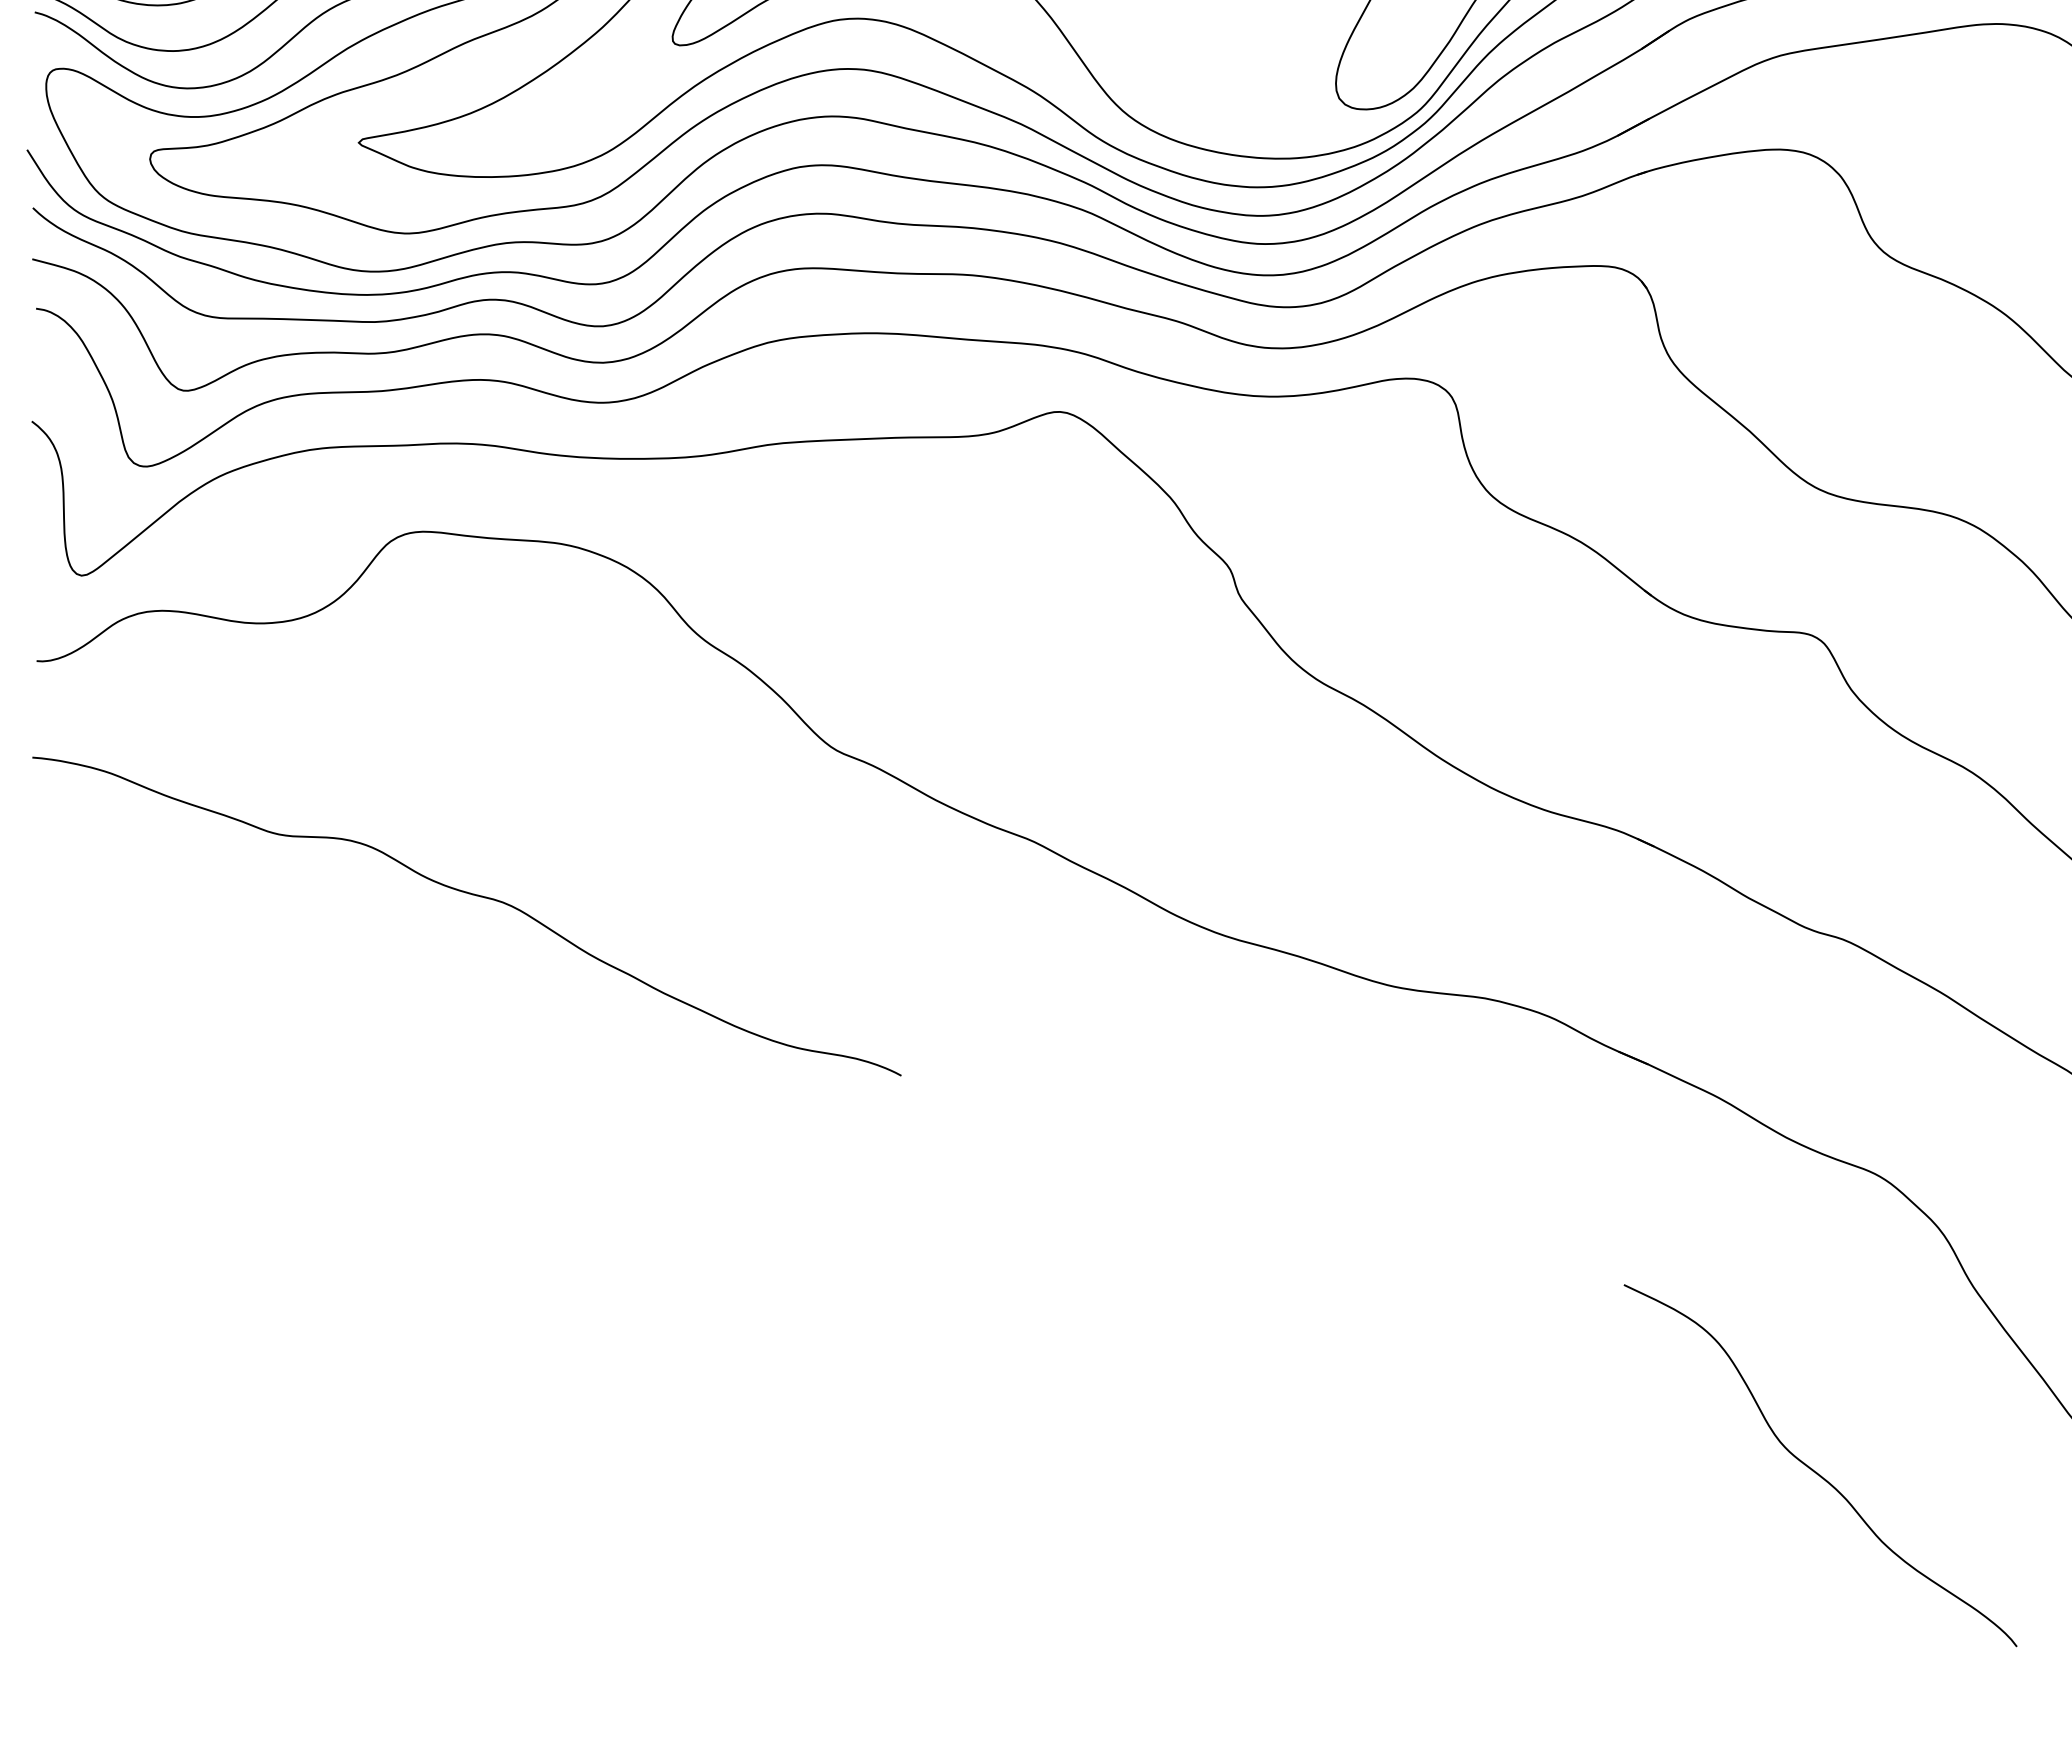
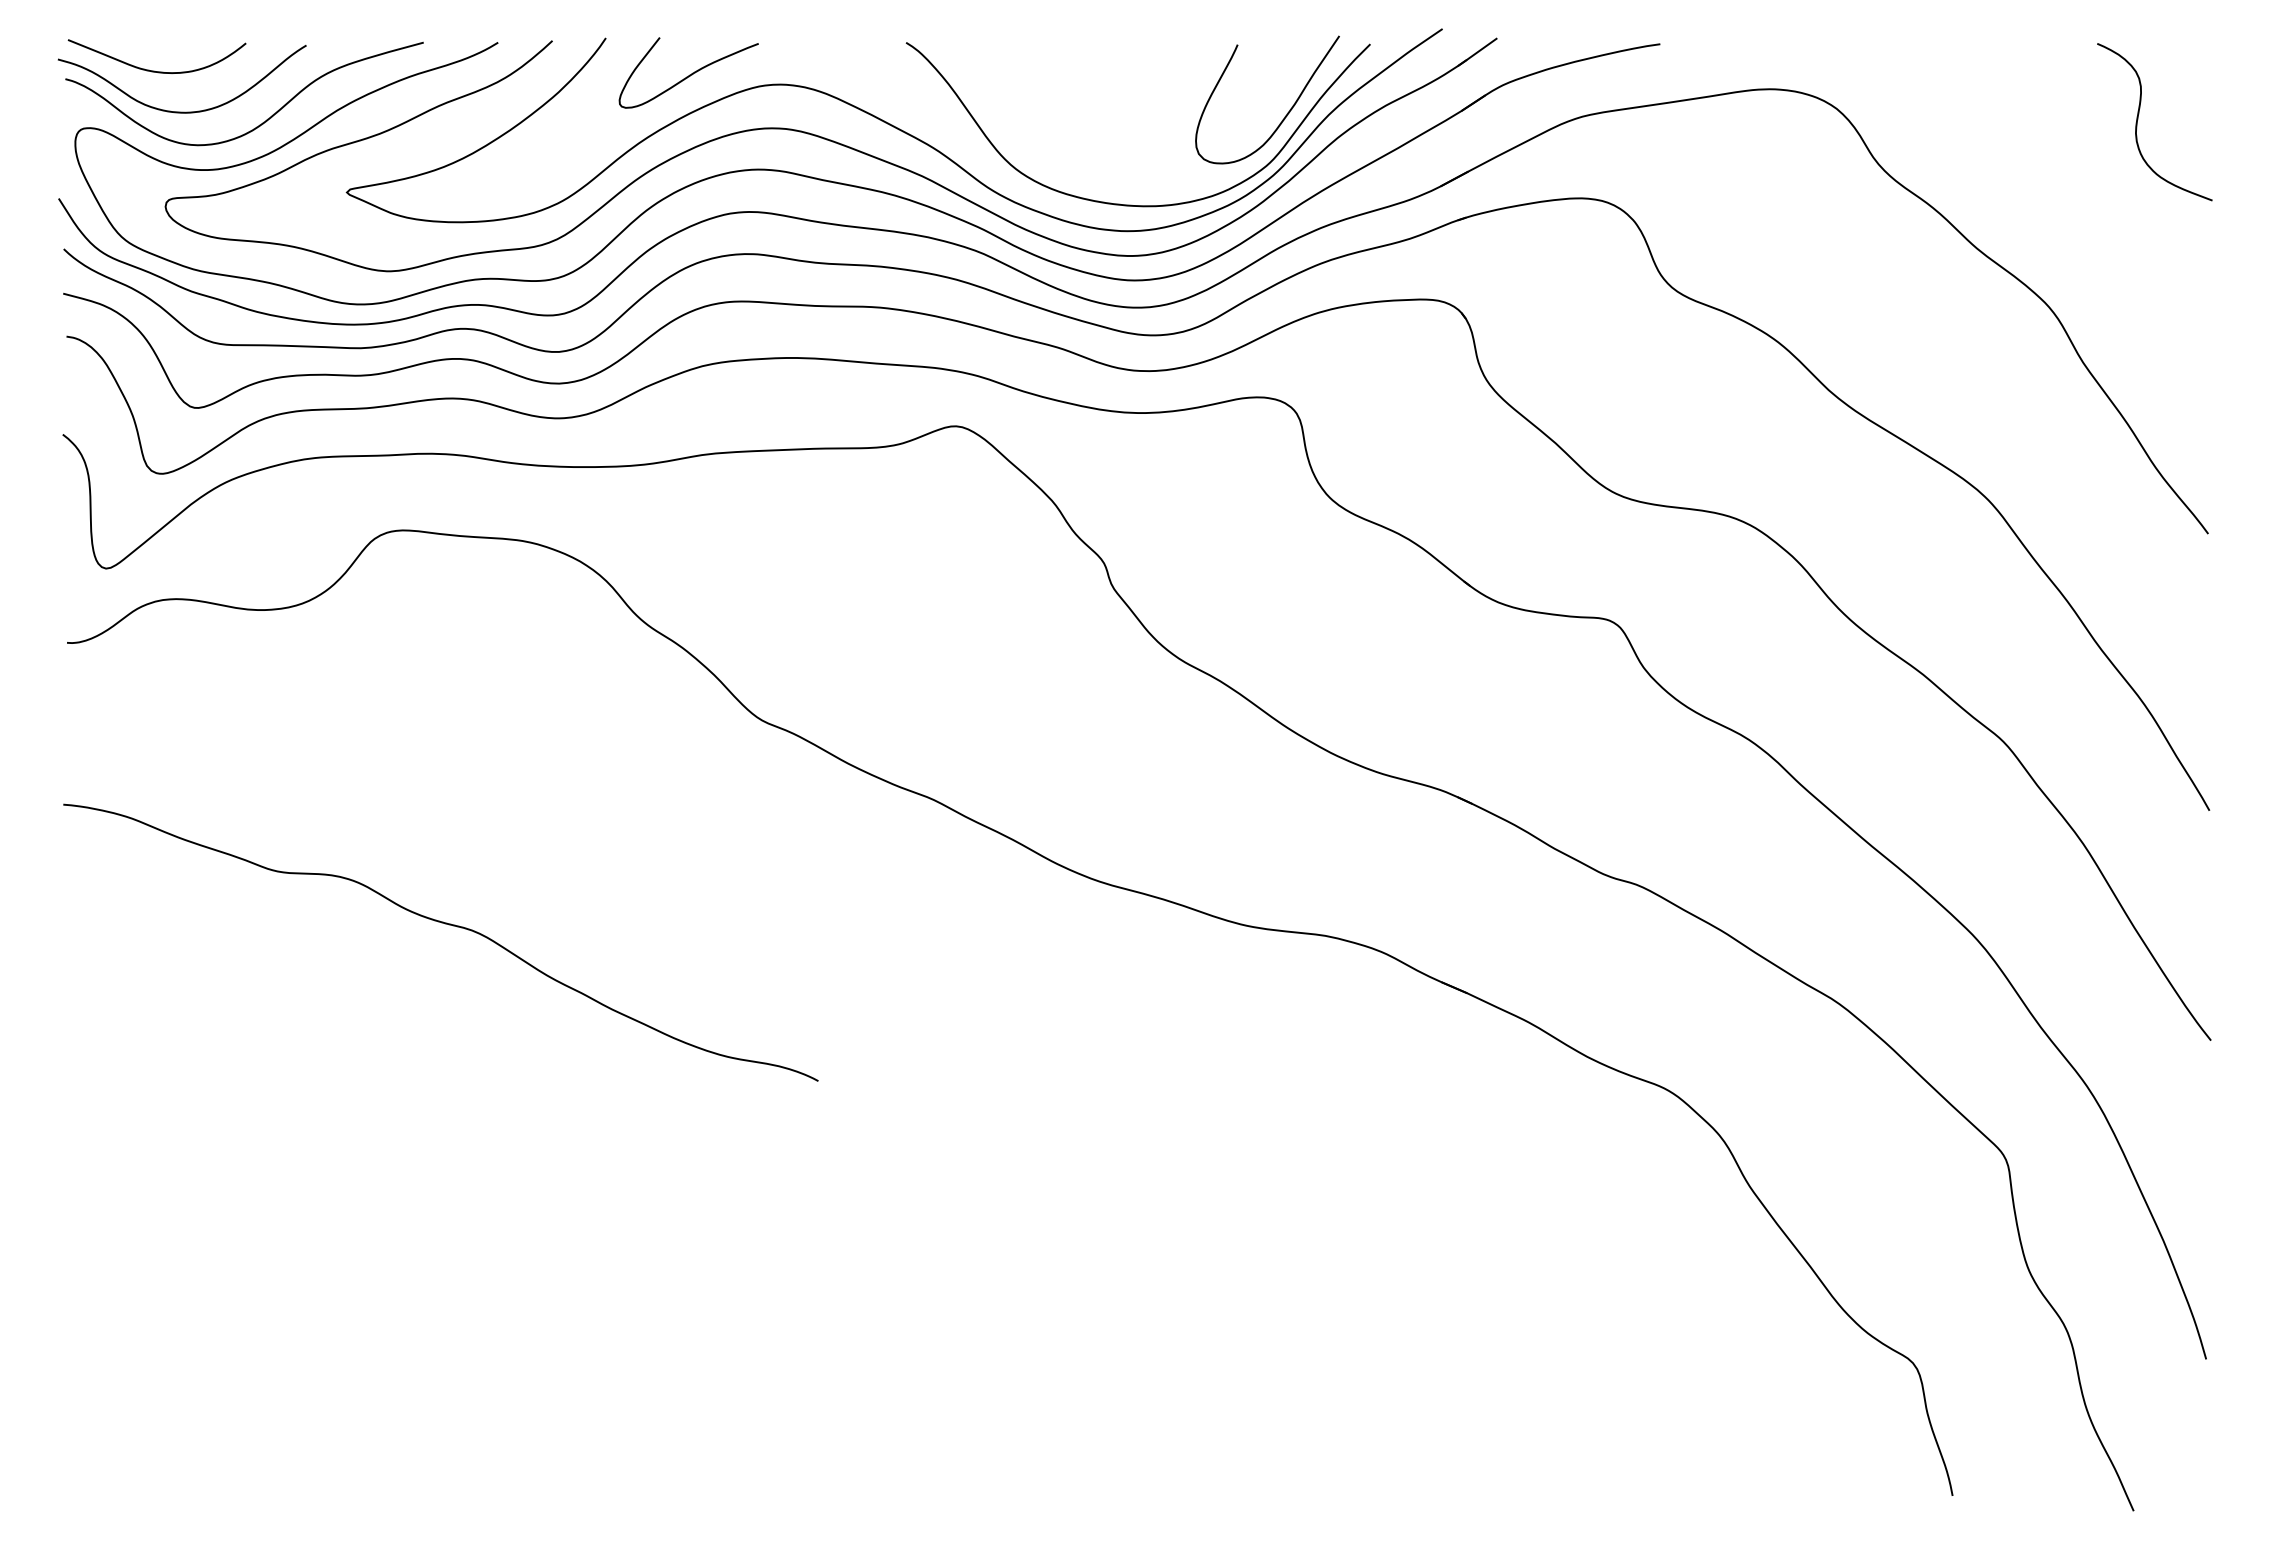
curve: (472, 895) -> (445, 924), moved
curve: (1817, 1472) -> (1614, 1347), removed

